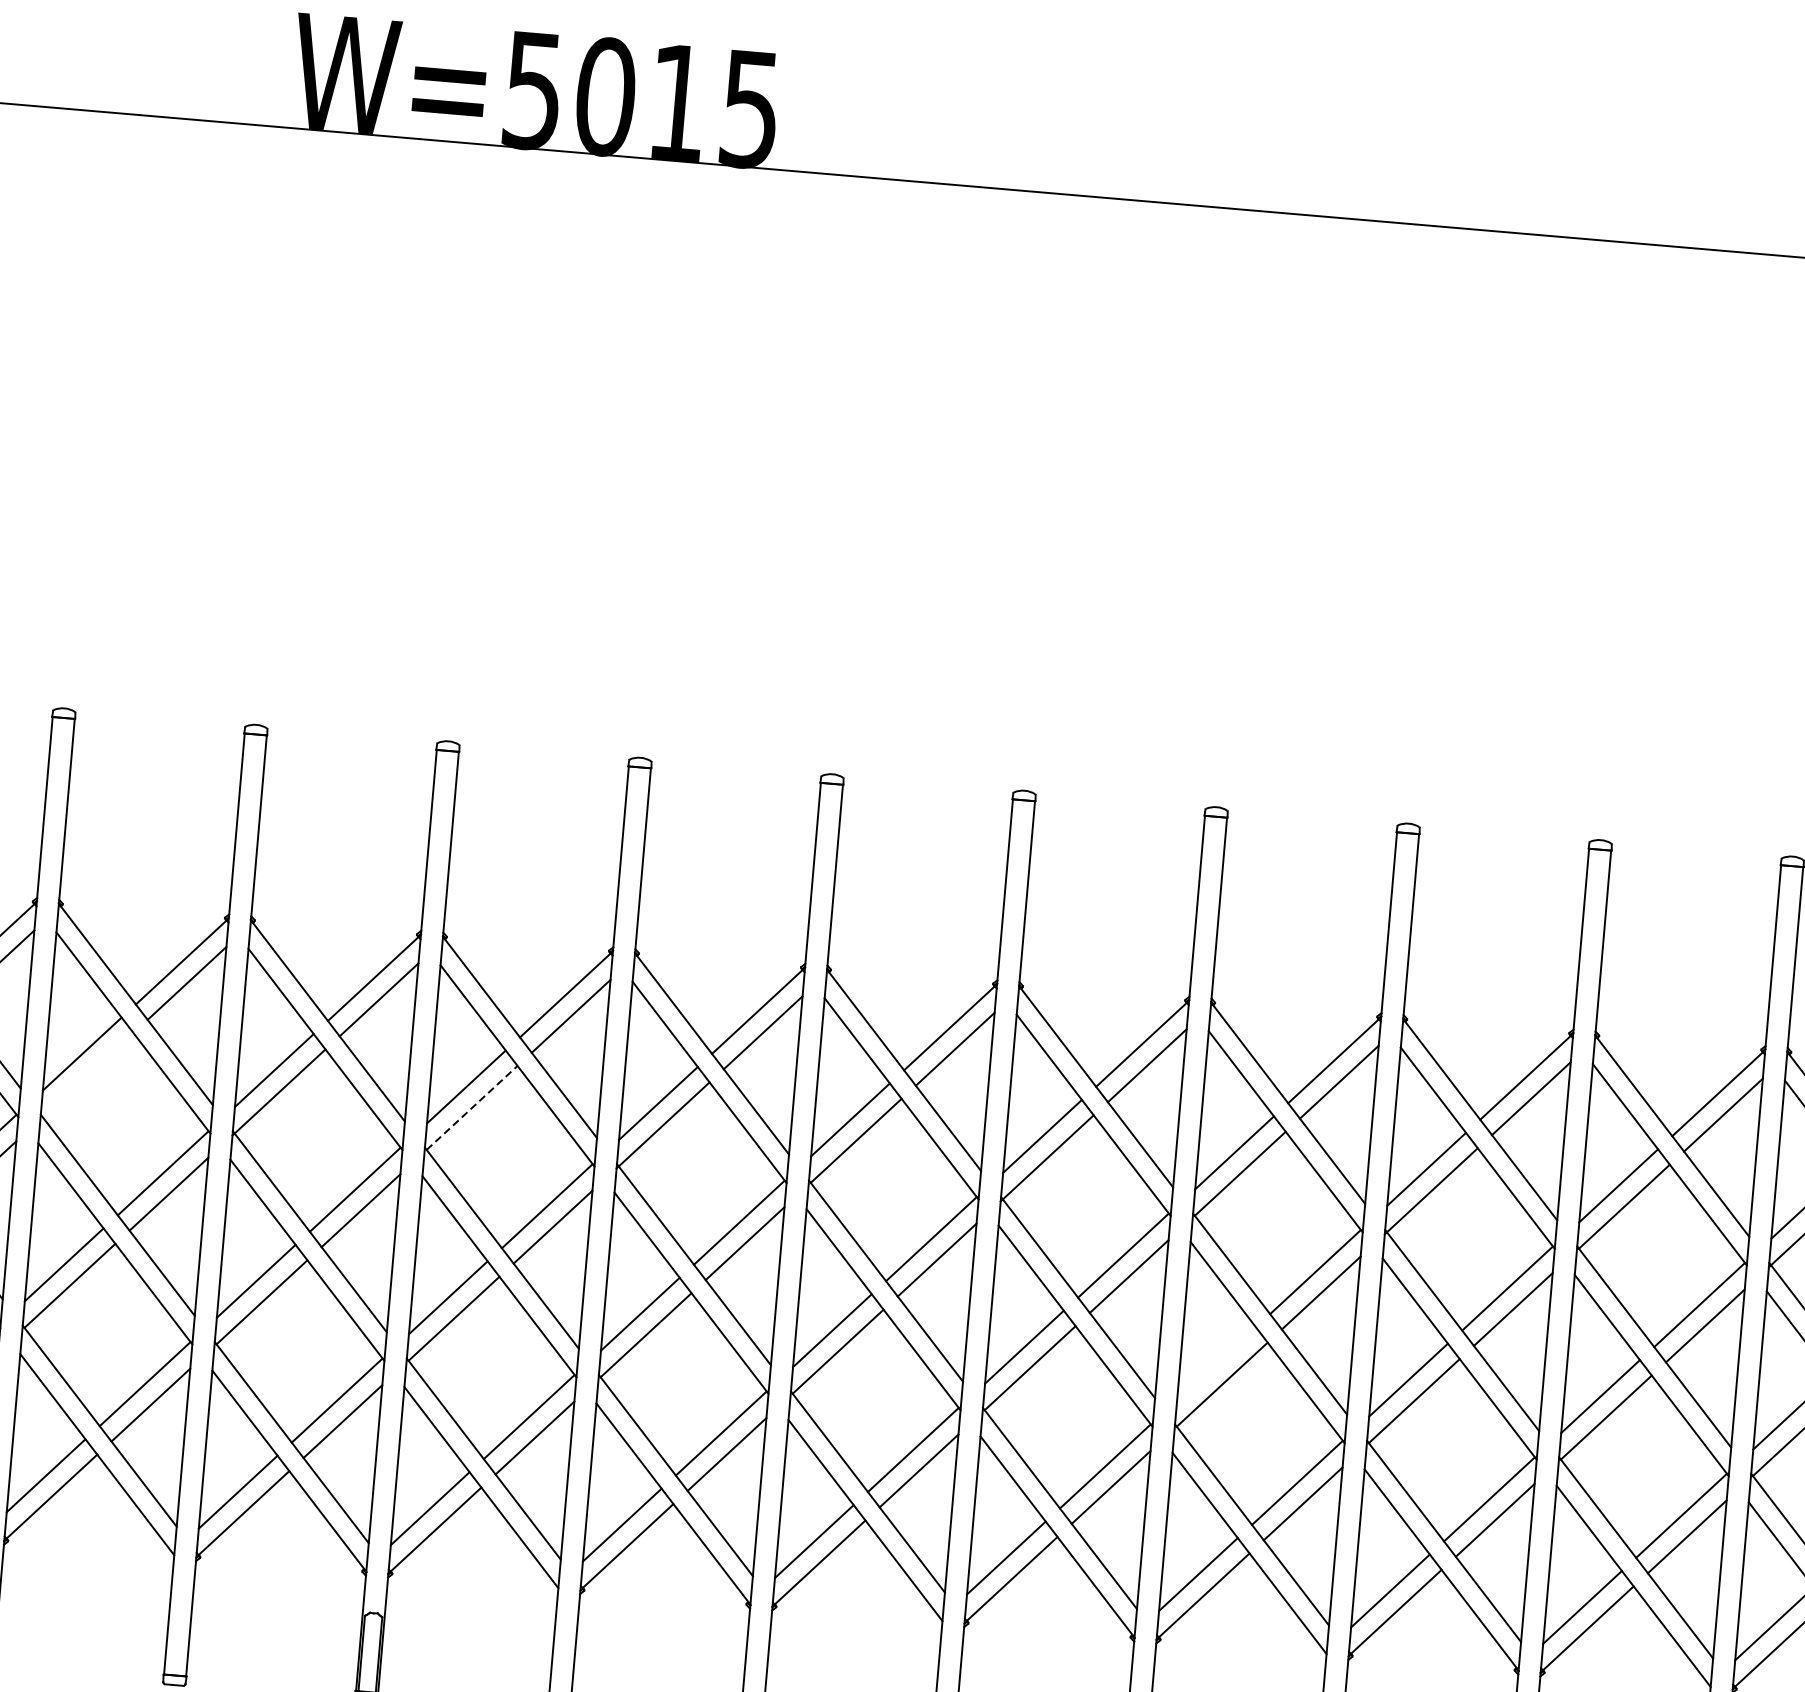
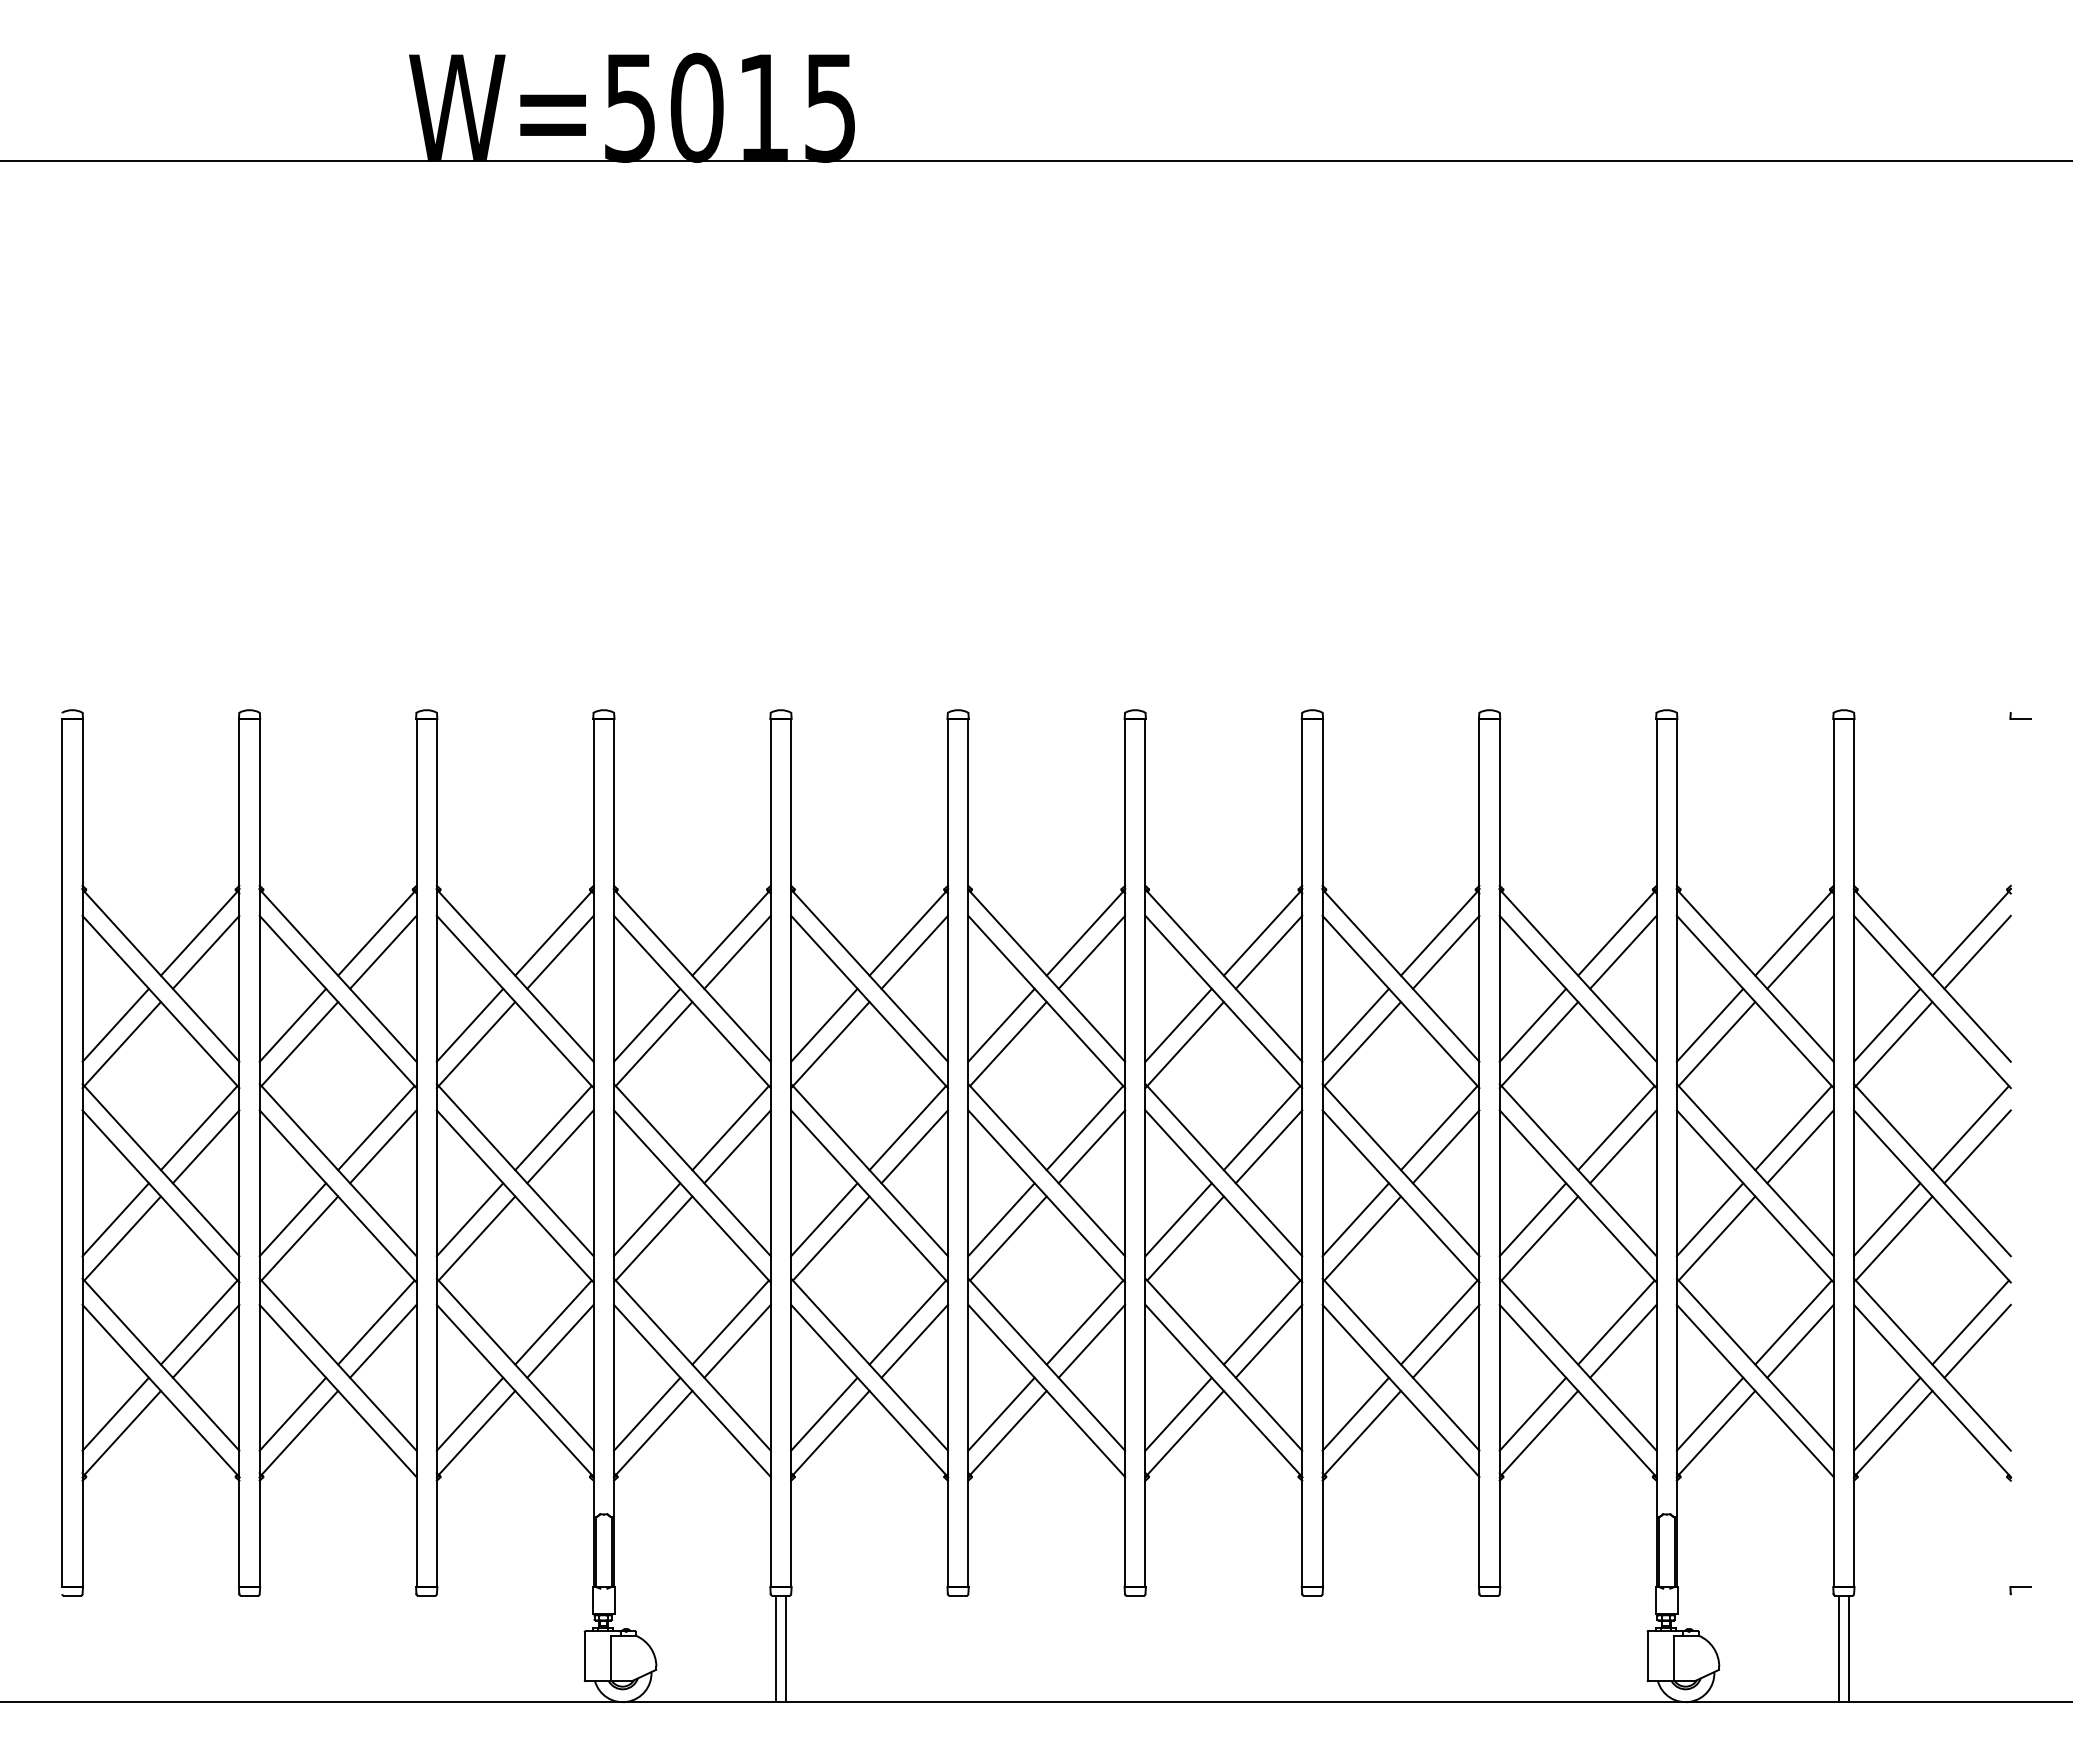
line: (87, 1075) -> (299, 1044), added
line: (472, 1108) -> (654, 1044), dashed -> solid
line: (1216, 1363) -> (1355, 1219), added

